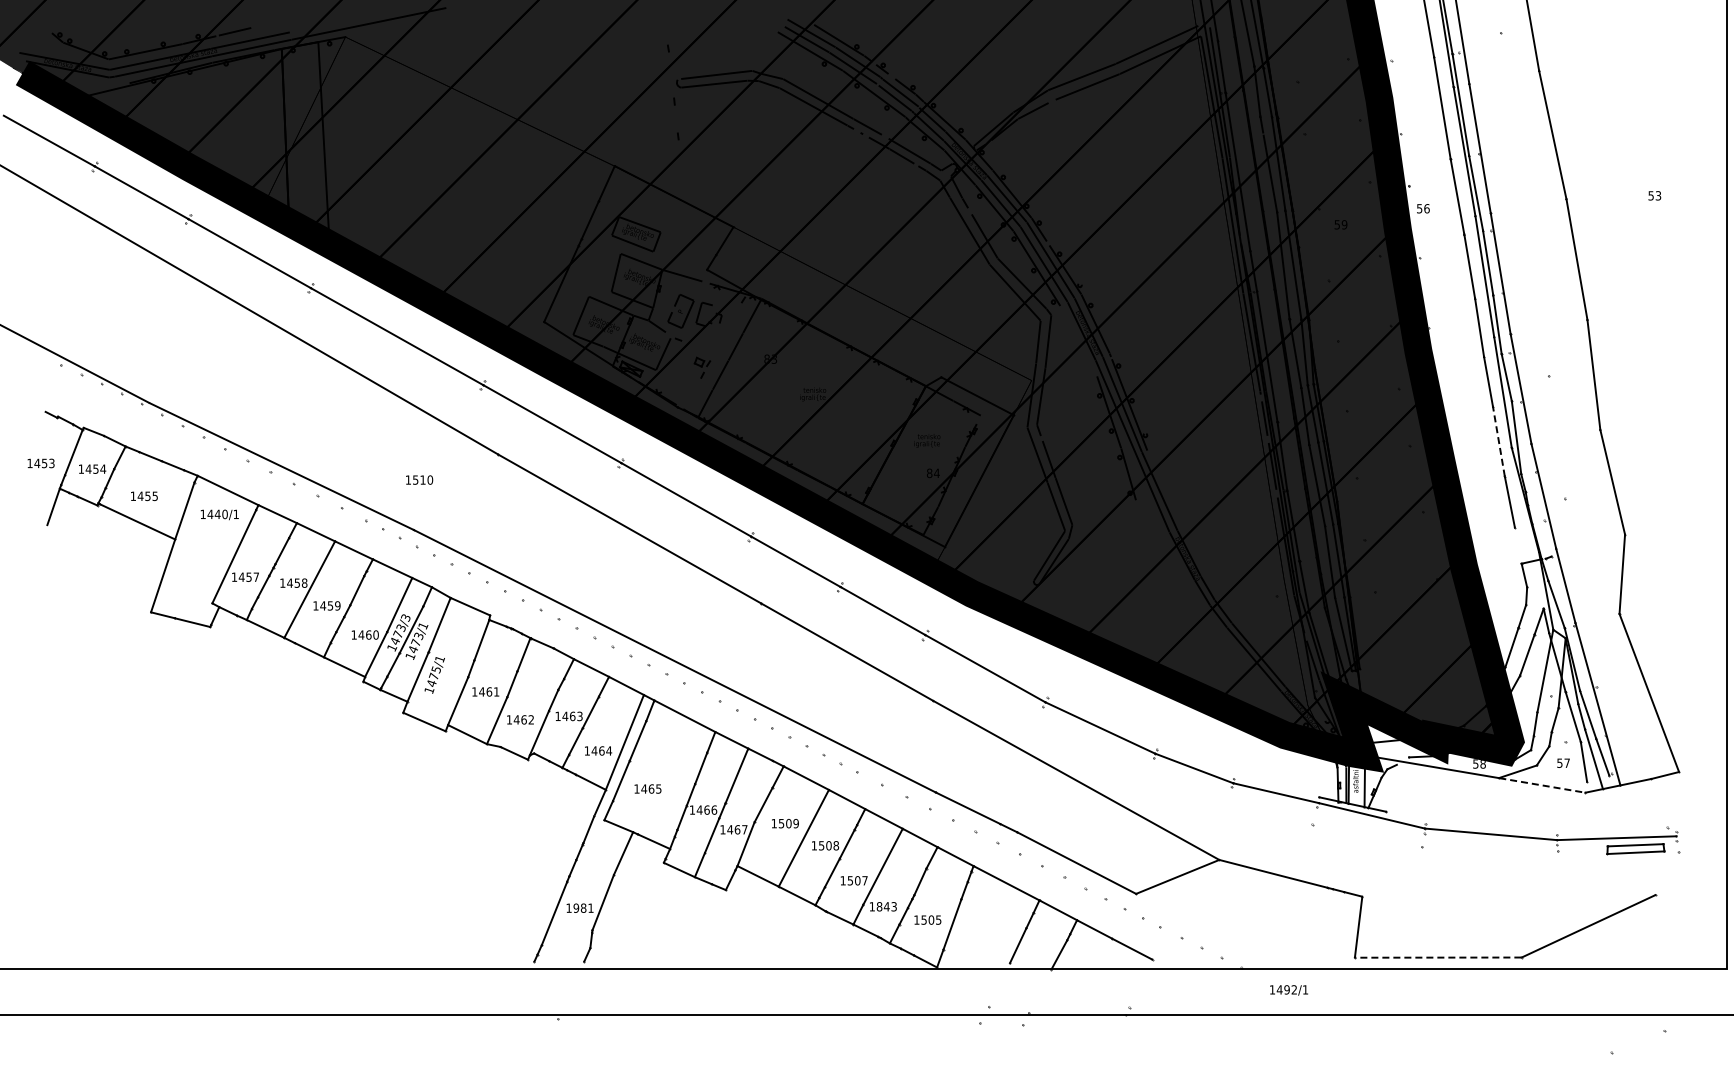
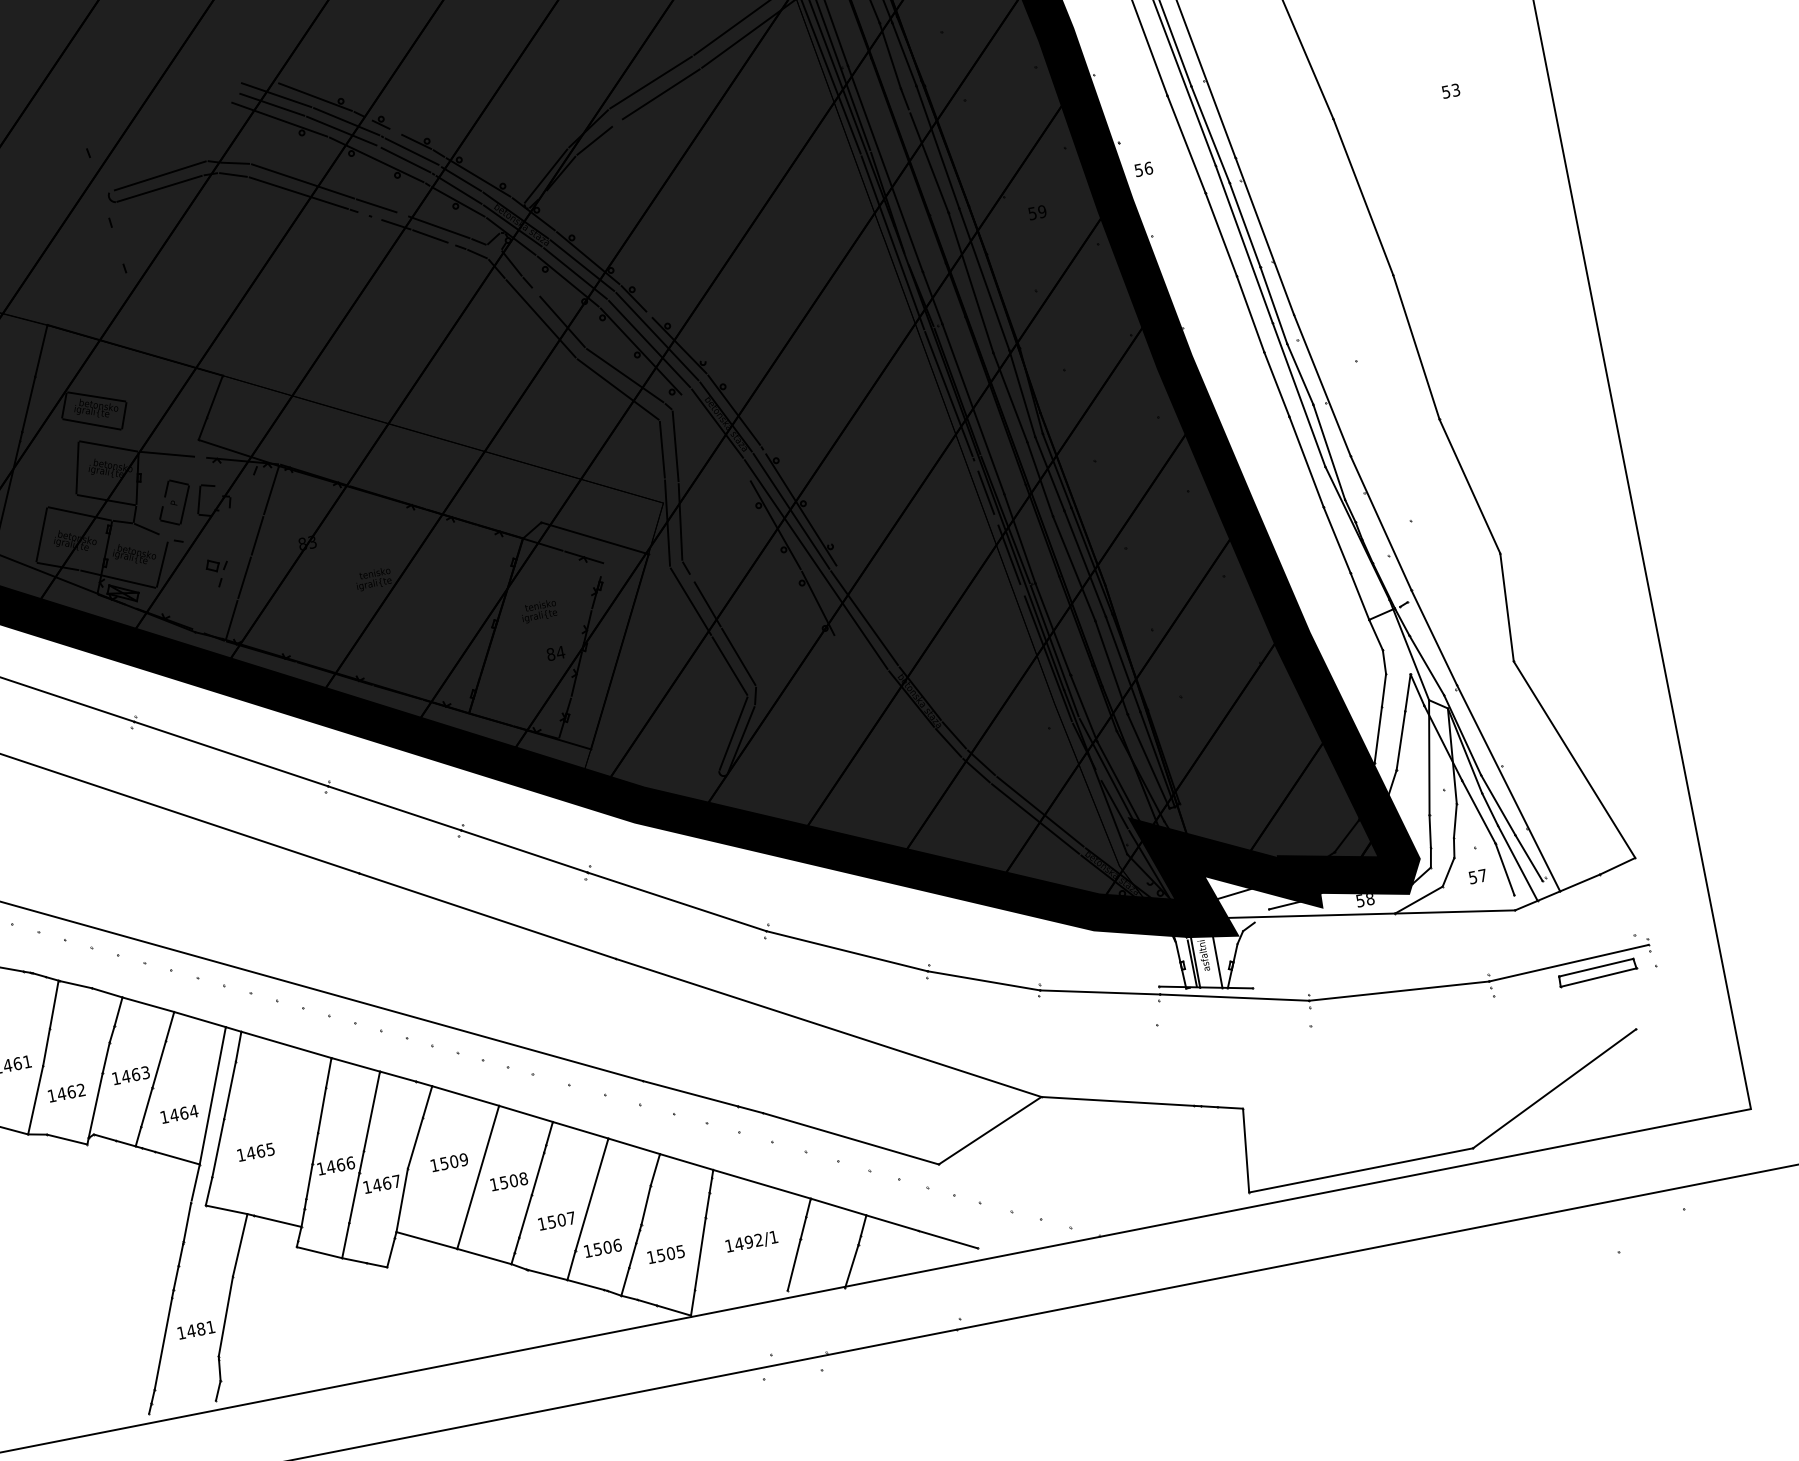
line: (1498, 441) -> (1305, 461), dashed -> solid
line: (1517, 545) -> (1358, 596), added
line: (1542, 785) -> (1455, 912), dashed -> solid
text: (886, 906) -> (607, 1247), 1843 -> 1506
text: (576, 907) -> (191, 1330), 1981 -> 1481
line: (1437, 957) -> (1359, 1170), dashed -> solid
text: (1288, 990) -> (751, 1242), moved

